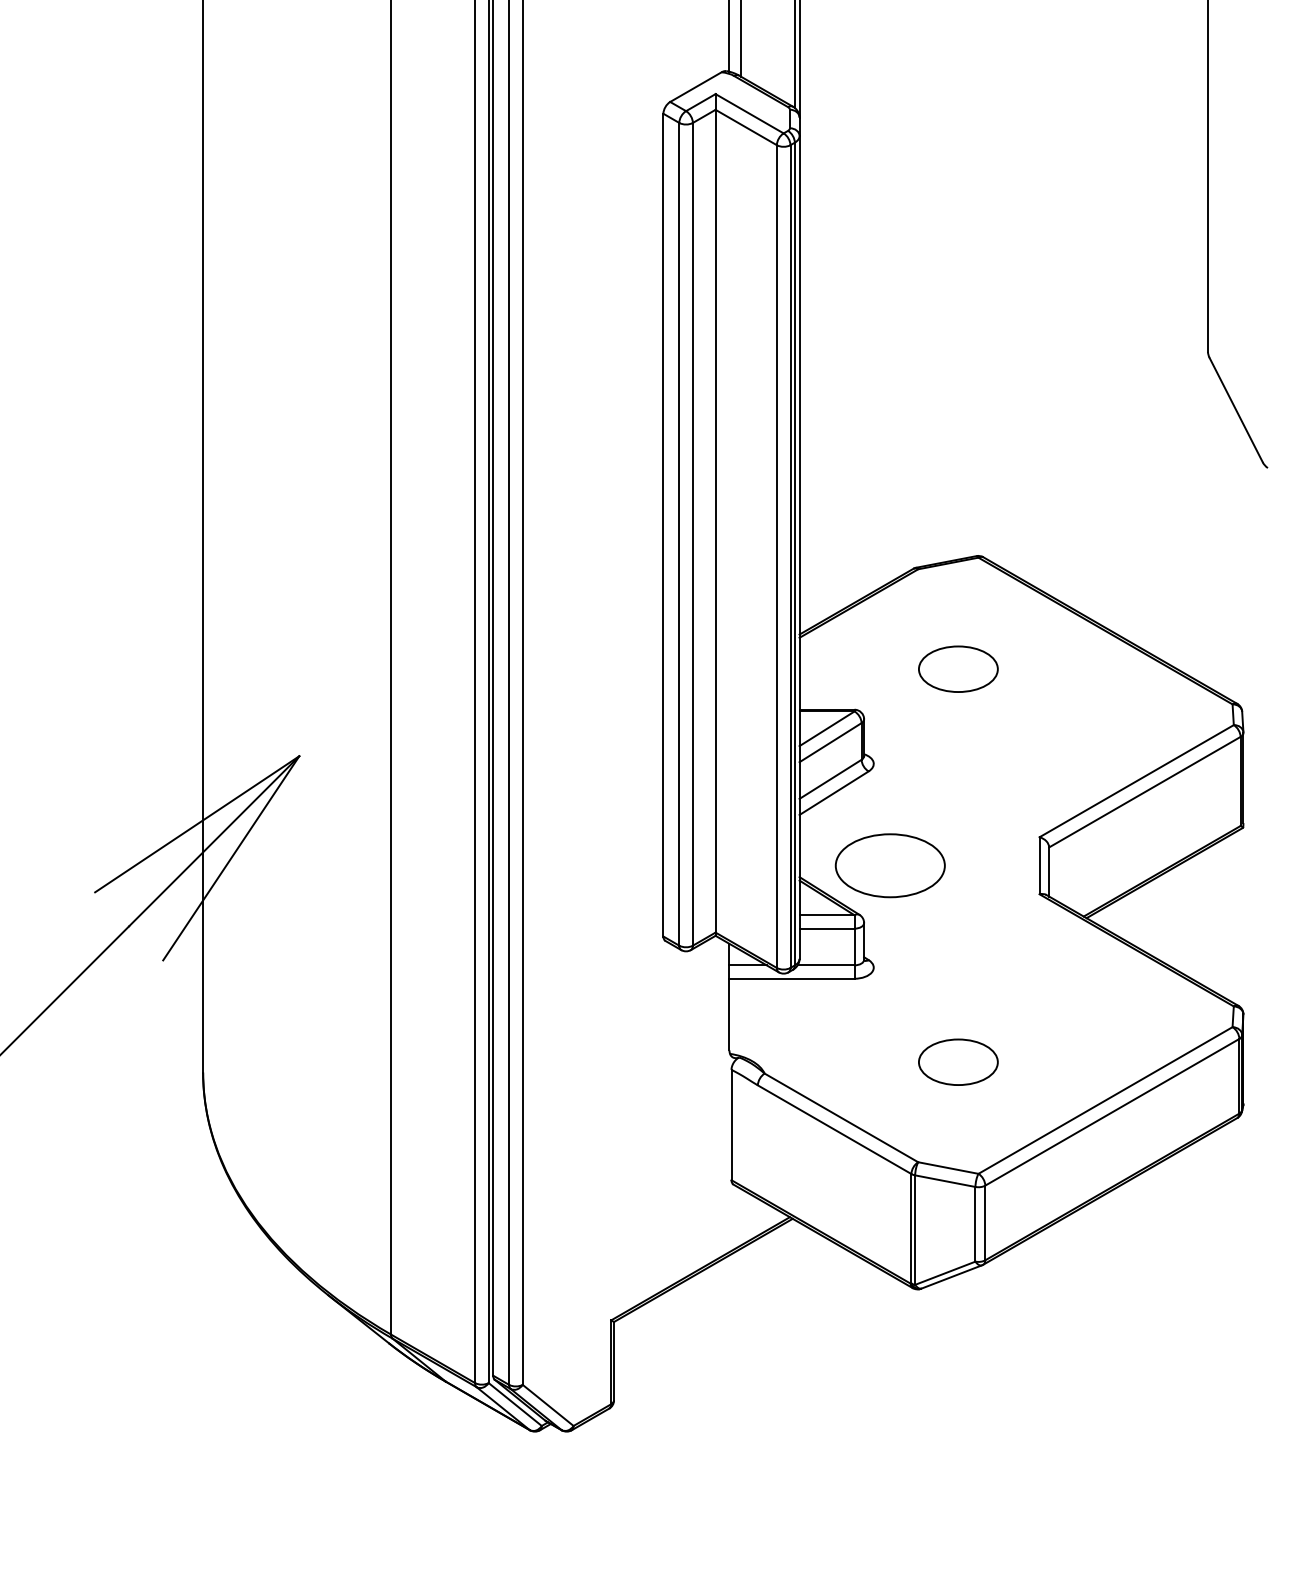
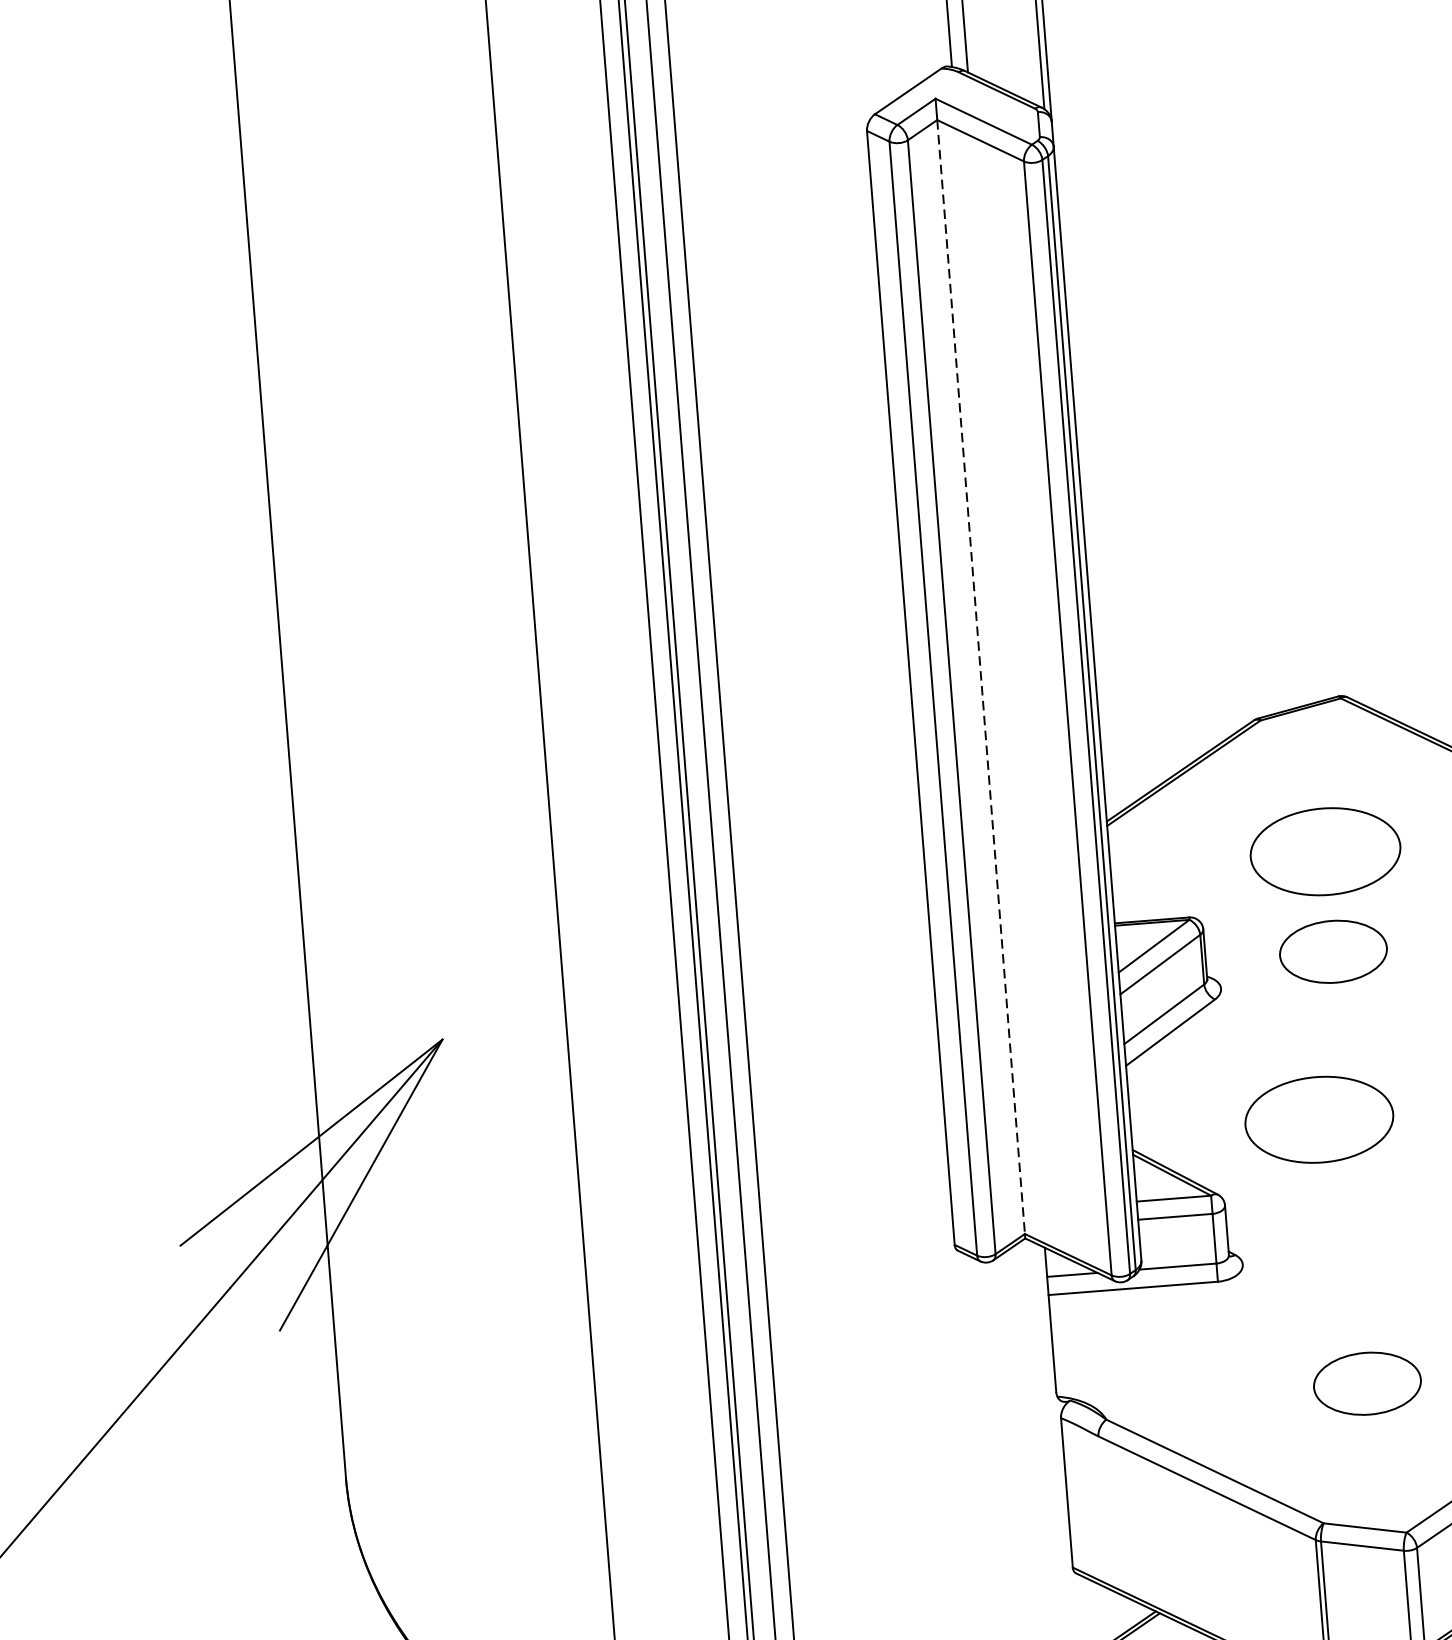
line: (715, 521) -> (980, 677), solid -> dashed
part: (958, 668) -> (1325, 850), size x1.4
part: (958, 742) -> (1333, 950), added
part: (889, 865) -> (1318, 1119), moved

